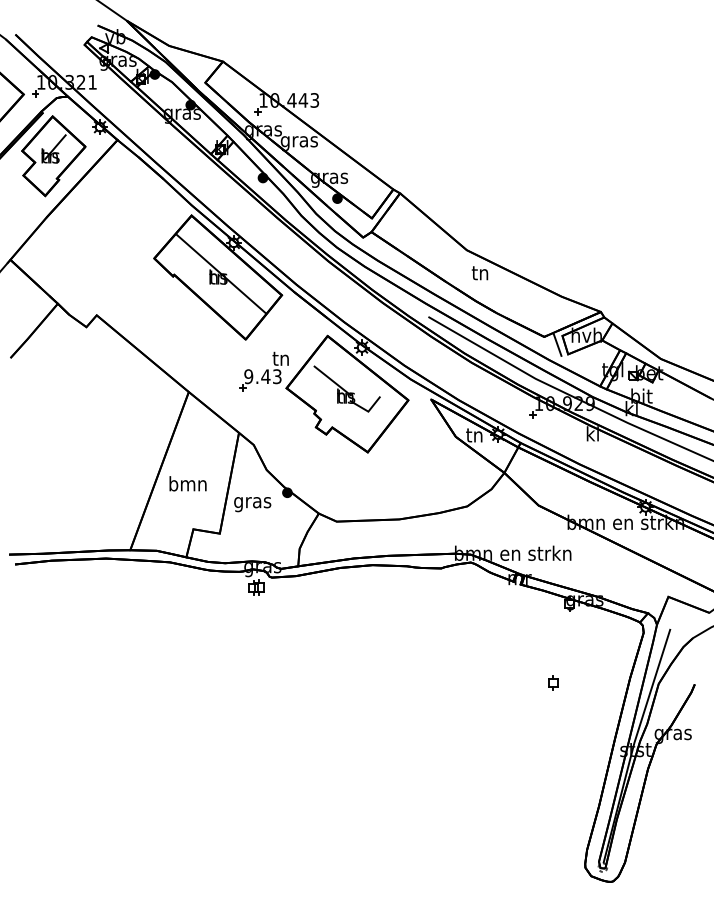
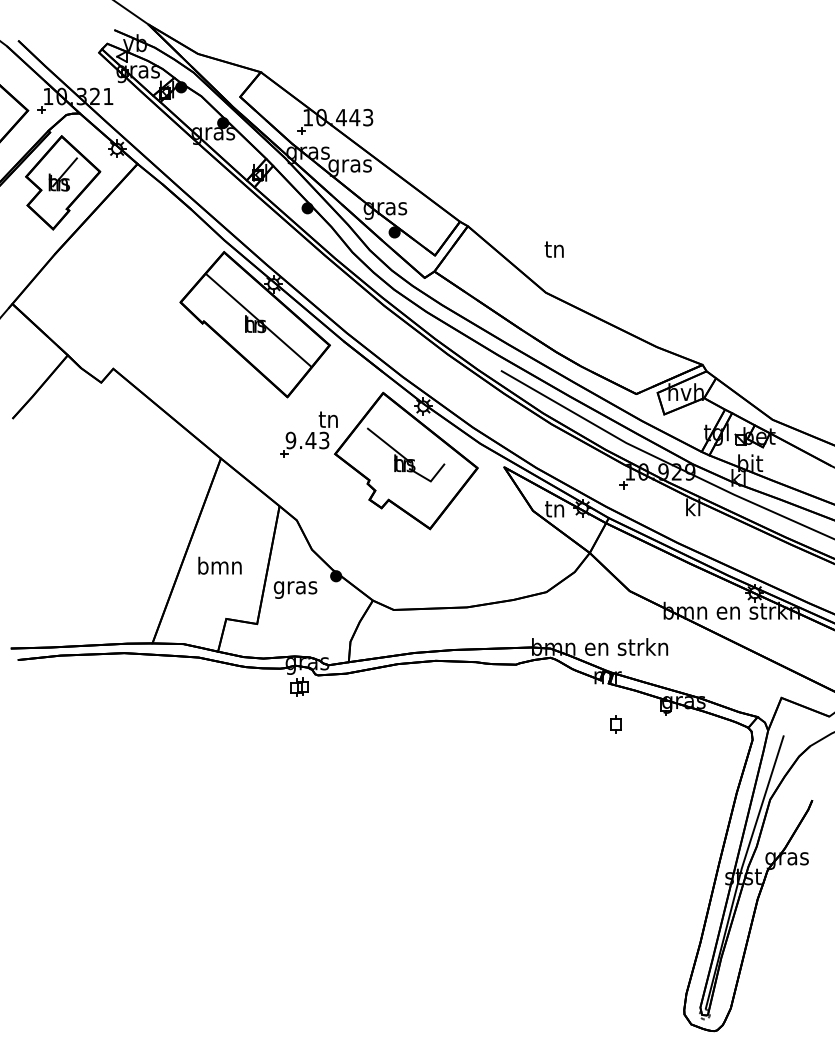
text: (479, 273) -> (553, 249), moved
line: (557, 344) -> (651, 403), removed
part: (552, 682) -> (615, 724), moved

